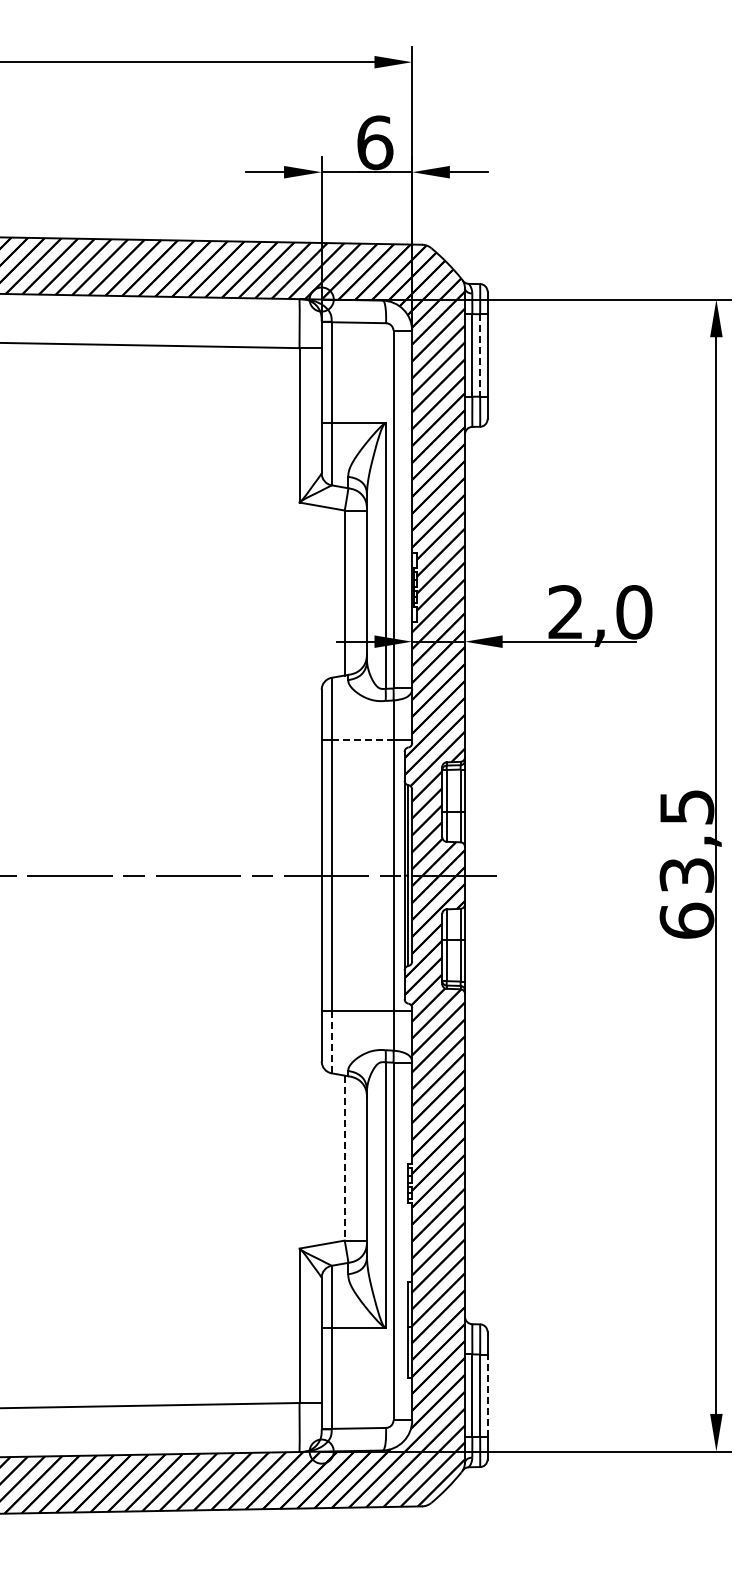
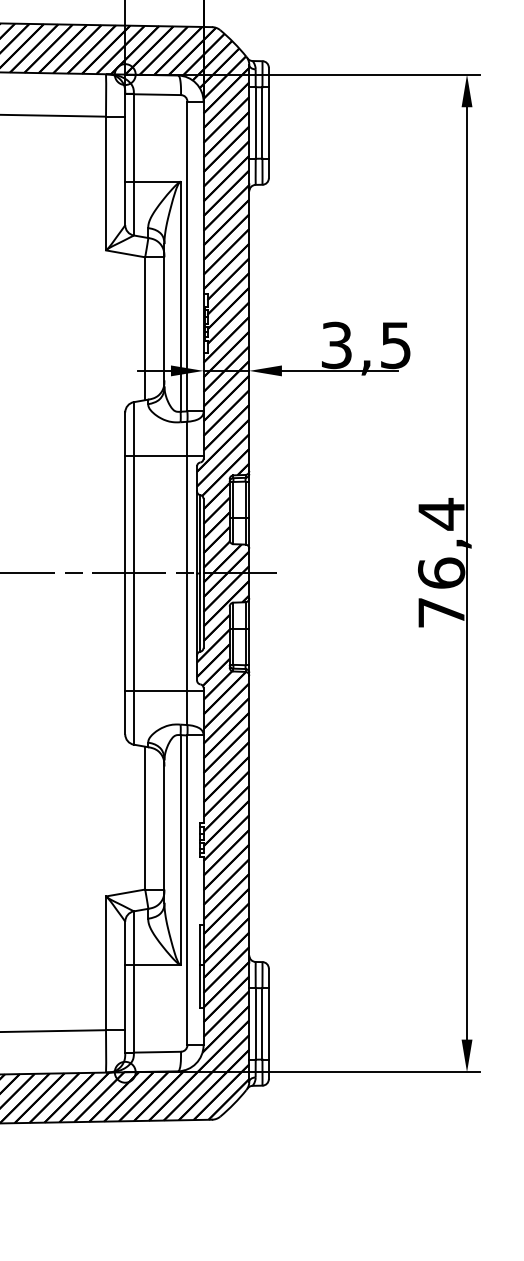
line: (480, 355) -> (262, 123), dashed -> solid
text: (600, 612) -> (366, 345), 2,0 -> 3,5
line: (362, 739) -> (160, 455), dashed -> solid
text: (686, 863) -> (441, 562), 63,5 -> 76,4
line: (331, 1042) -> (133, 717), dashed -> solid
line: (344, 1158) -> (144, 818), dashed -> solid
line: (487, 1395) -> (268, 1023), dashed -> solid

